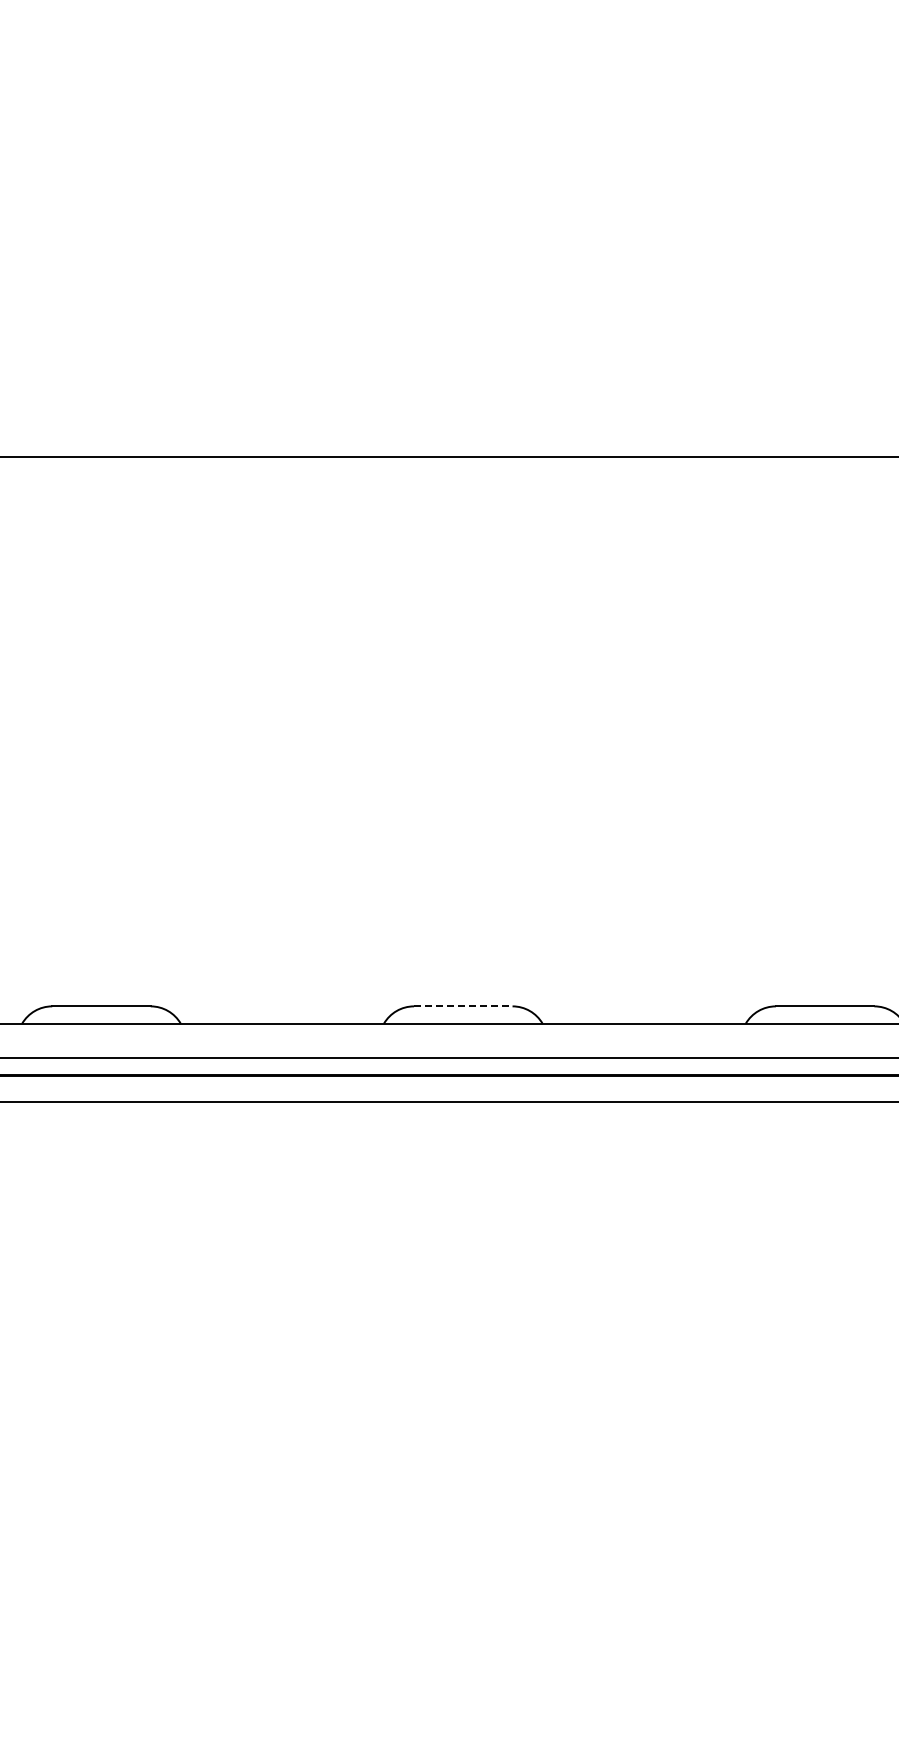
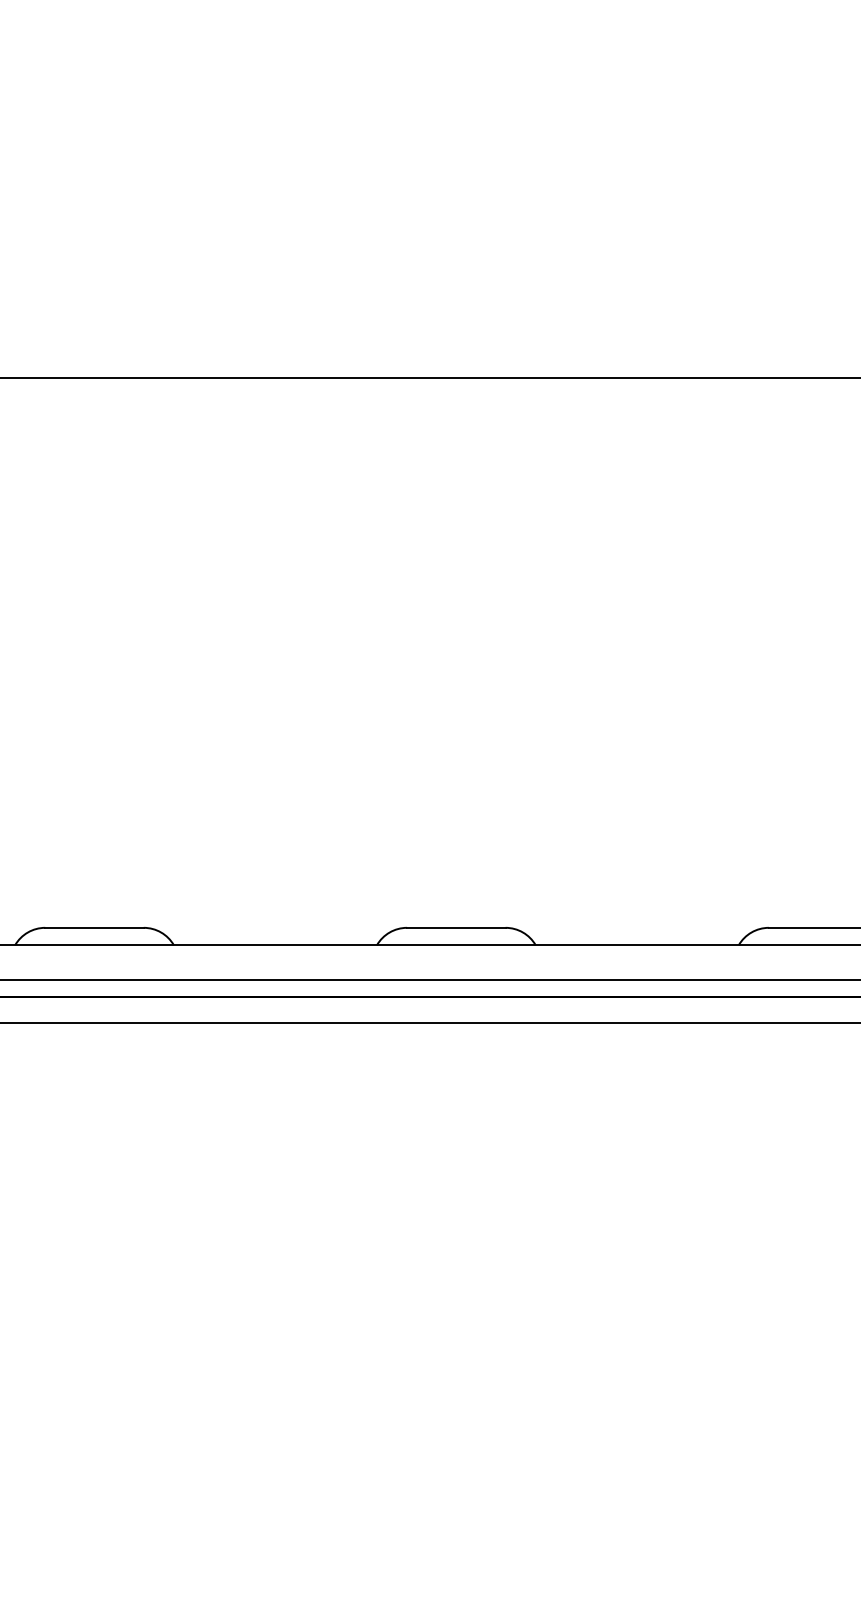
line: (463, 1006) -> (456, 927), dashed -> solid

